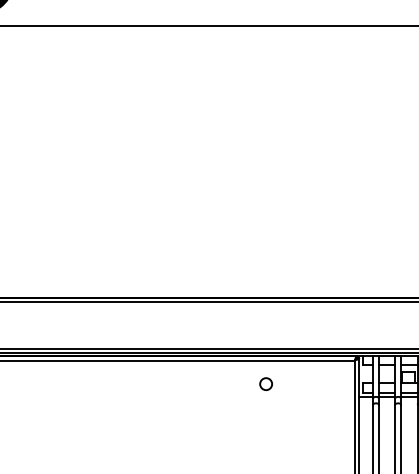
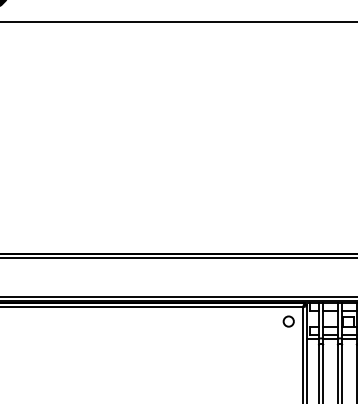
circle: (265, 383) -> (288, 321), moved

